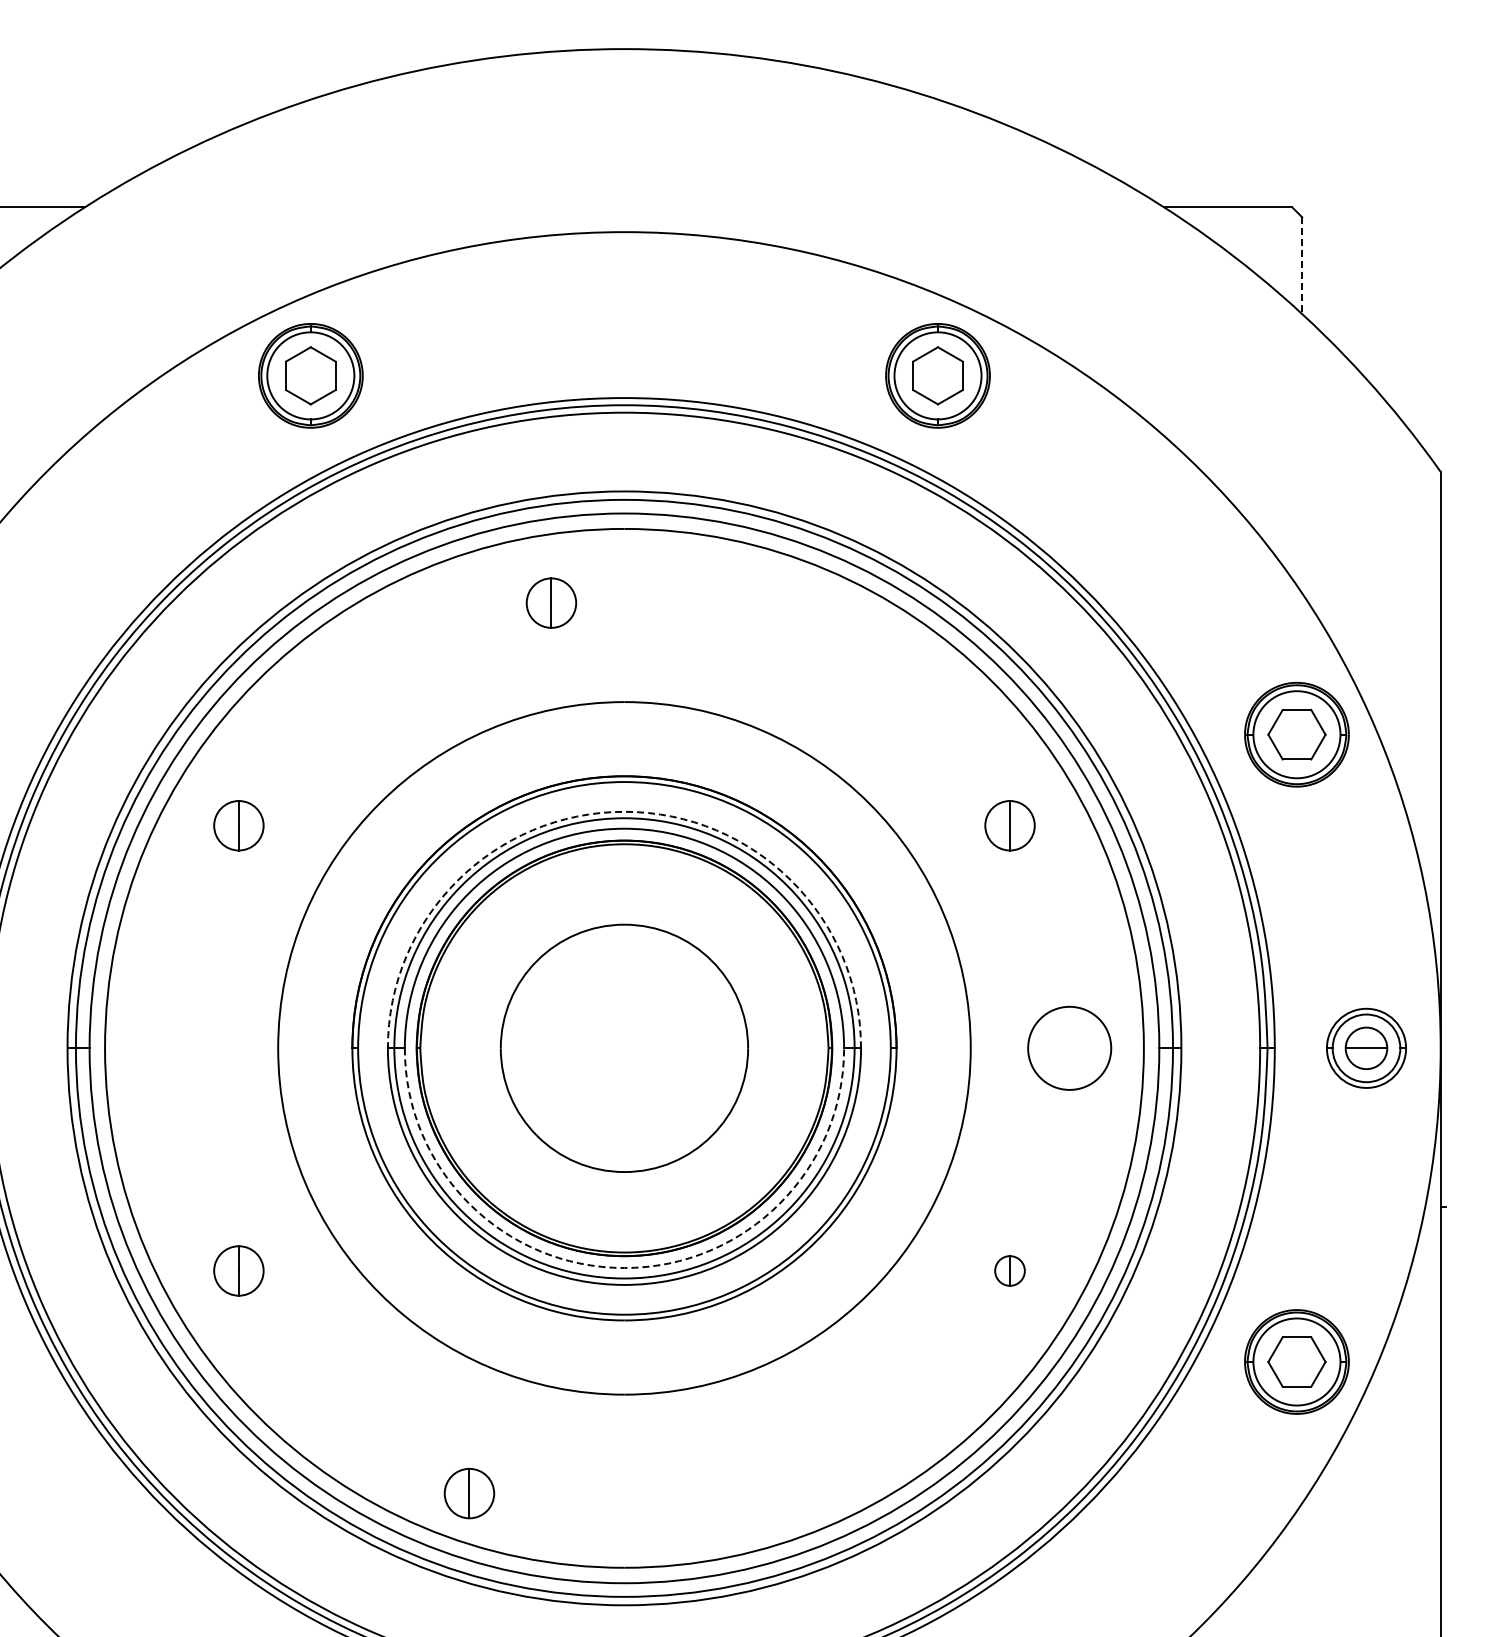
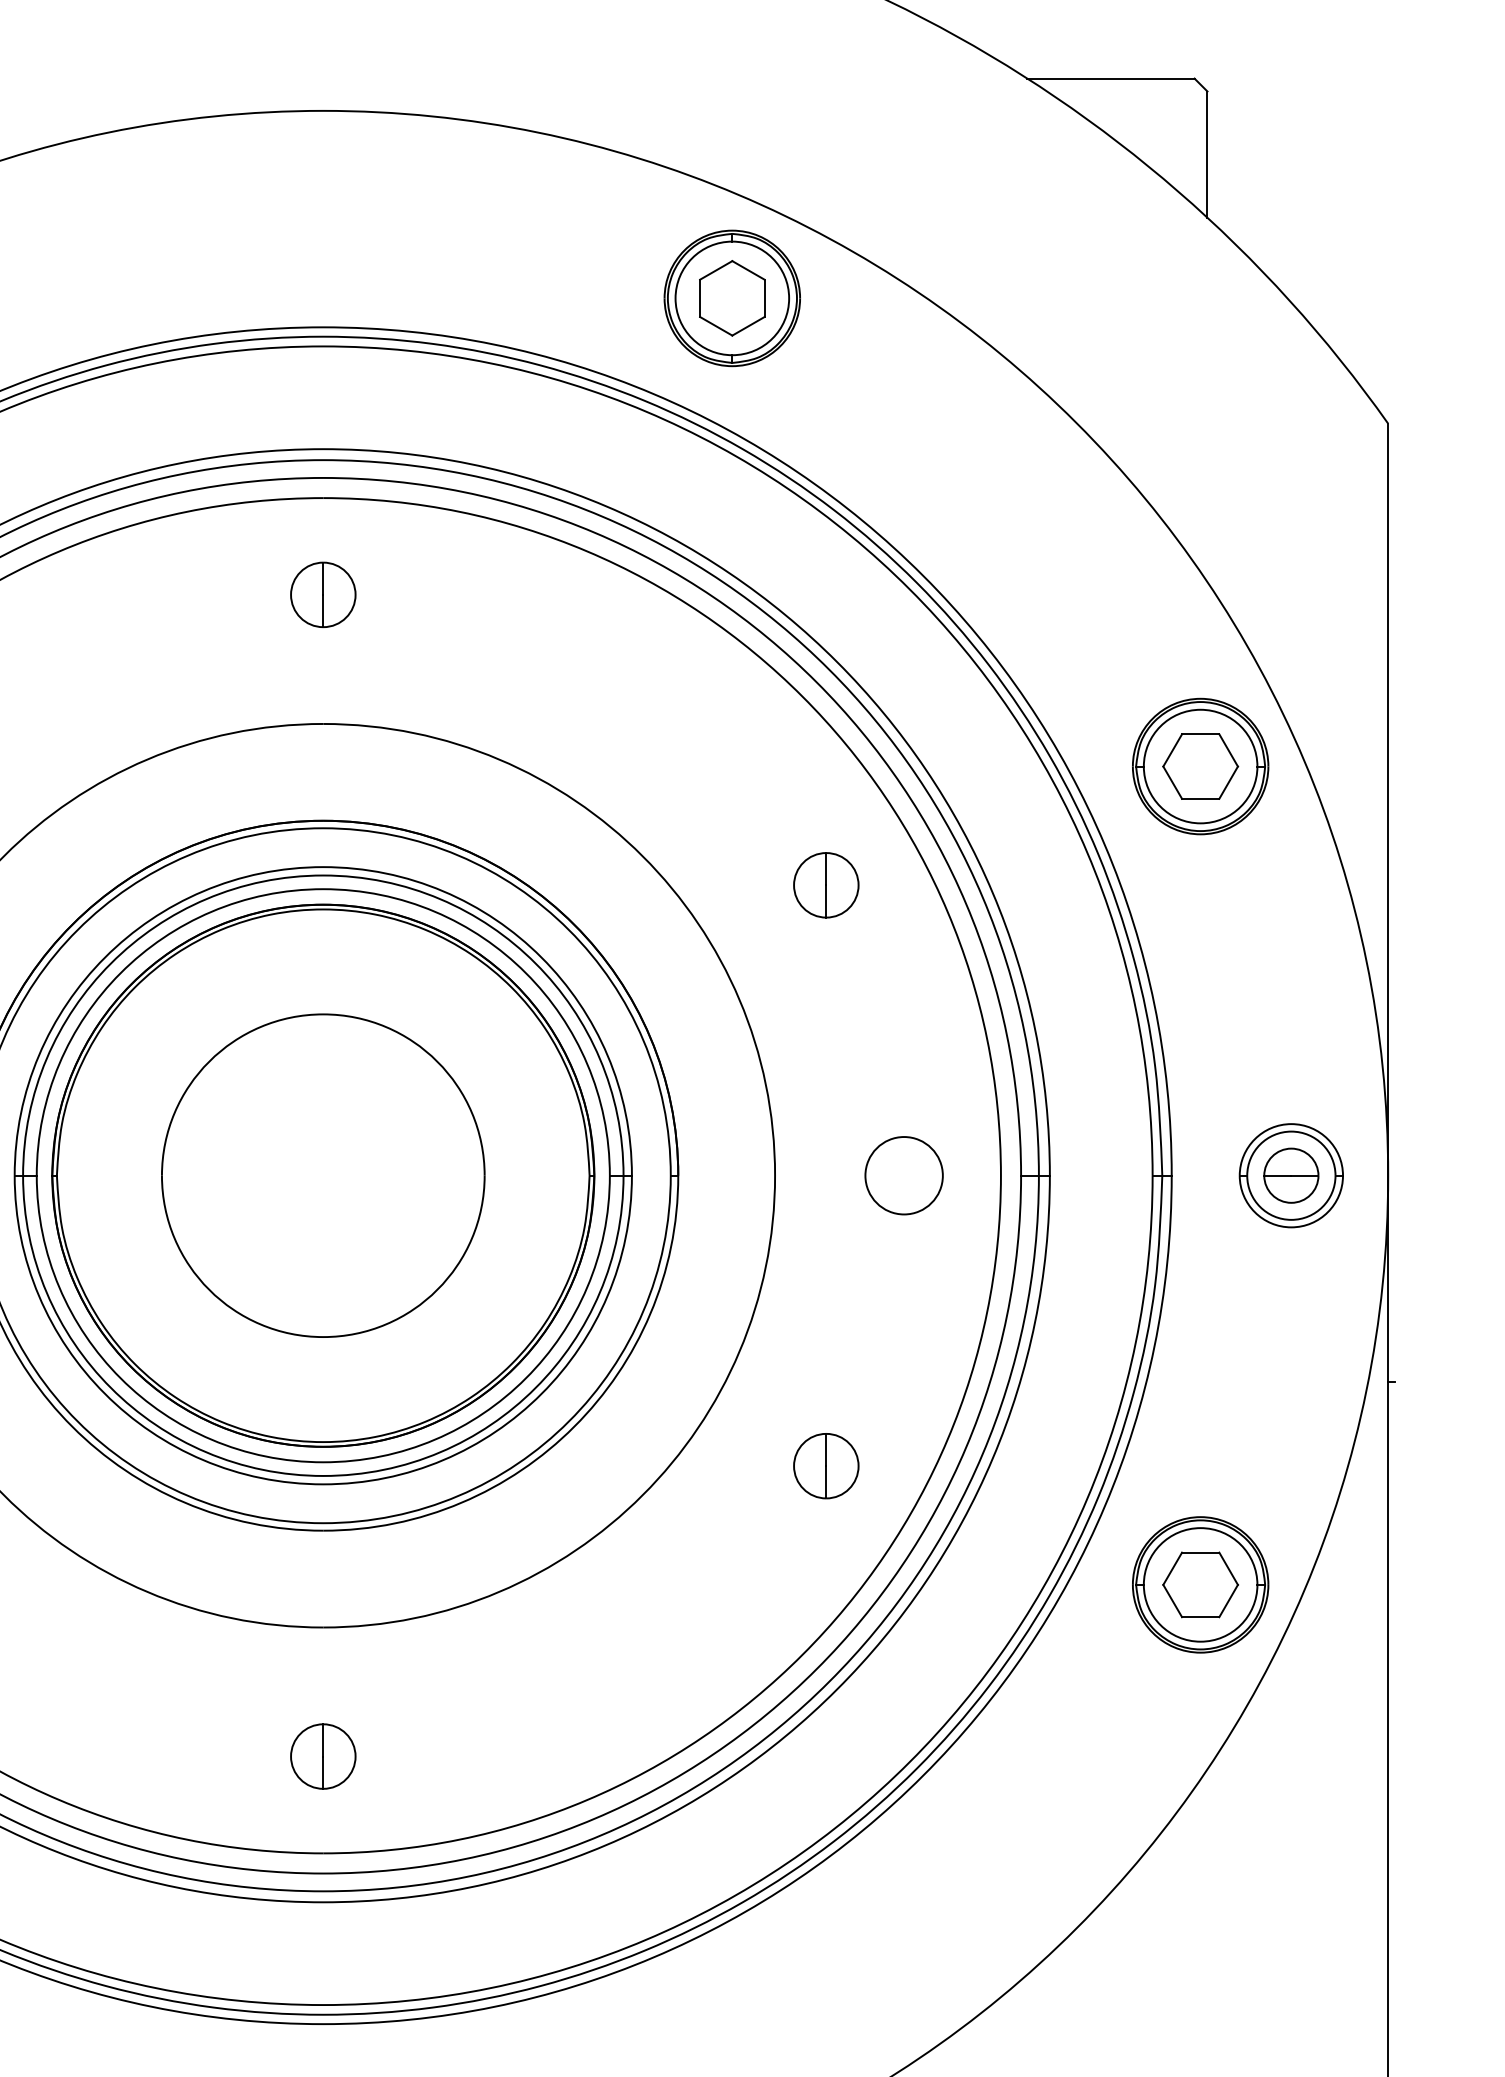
line: (1302, 266) -> (1207, 155), dashed -> solid
part: (551, 602) -> (323, 594), moved
arc: (624, 811) -> (323, 866), dashed -> solid
circle: (1069, 1048) -> (903, 1175), size x0.71
arc: (624, 1268) -> (323, 1462), dashed -> solid
part: (1009, 1270) -> (825, 1465), size x1.67
part: (469, 1493) -> (323, 1756), moved

